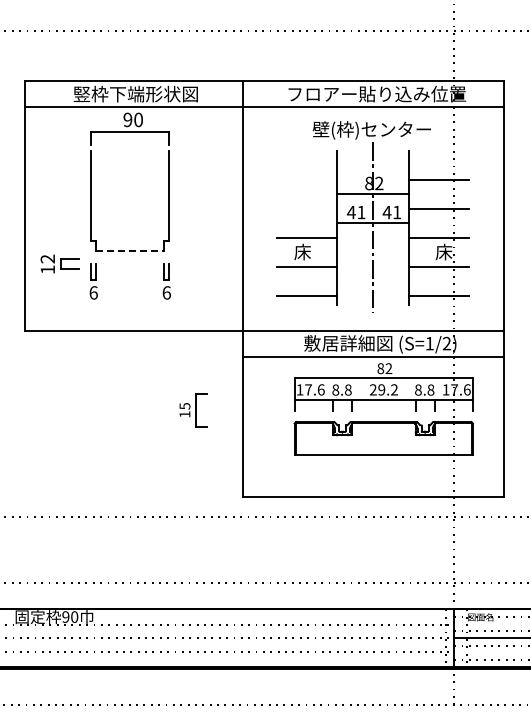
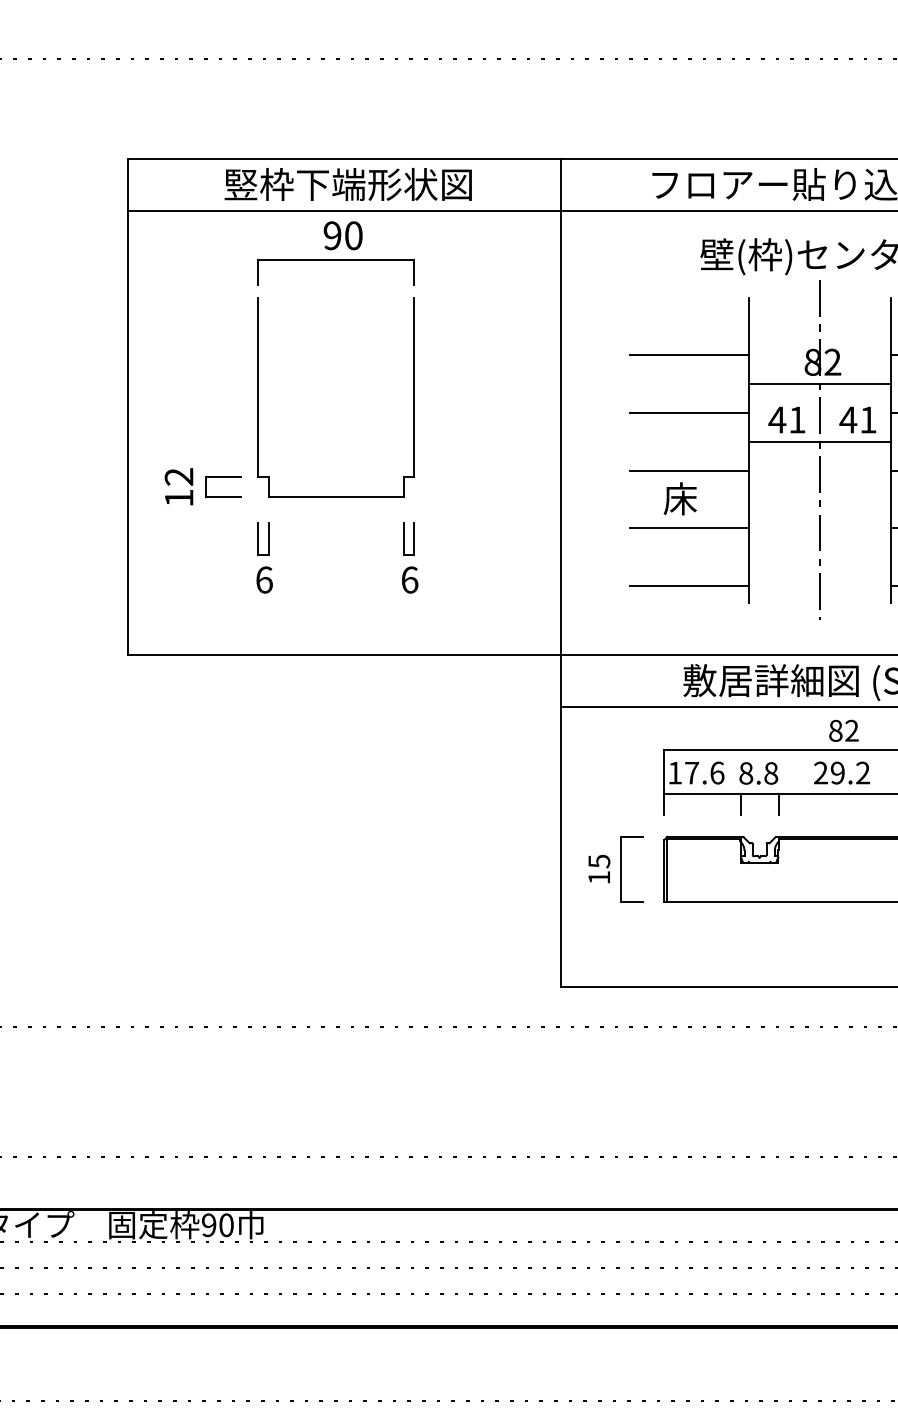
line: (307, 179) -> (689, 354), added
line: (307, 208) -> (689, 412), added
line: (129, 251) -> (335, 497), dashed -> solid
part: (59, 263) -> (202, 485), moved
part: (193, 410) -> (616, 869), moved

